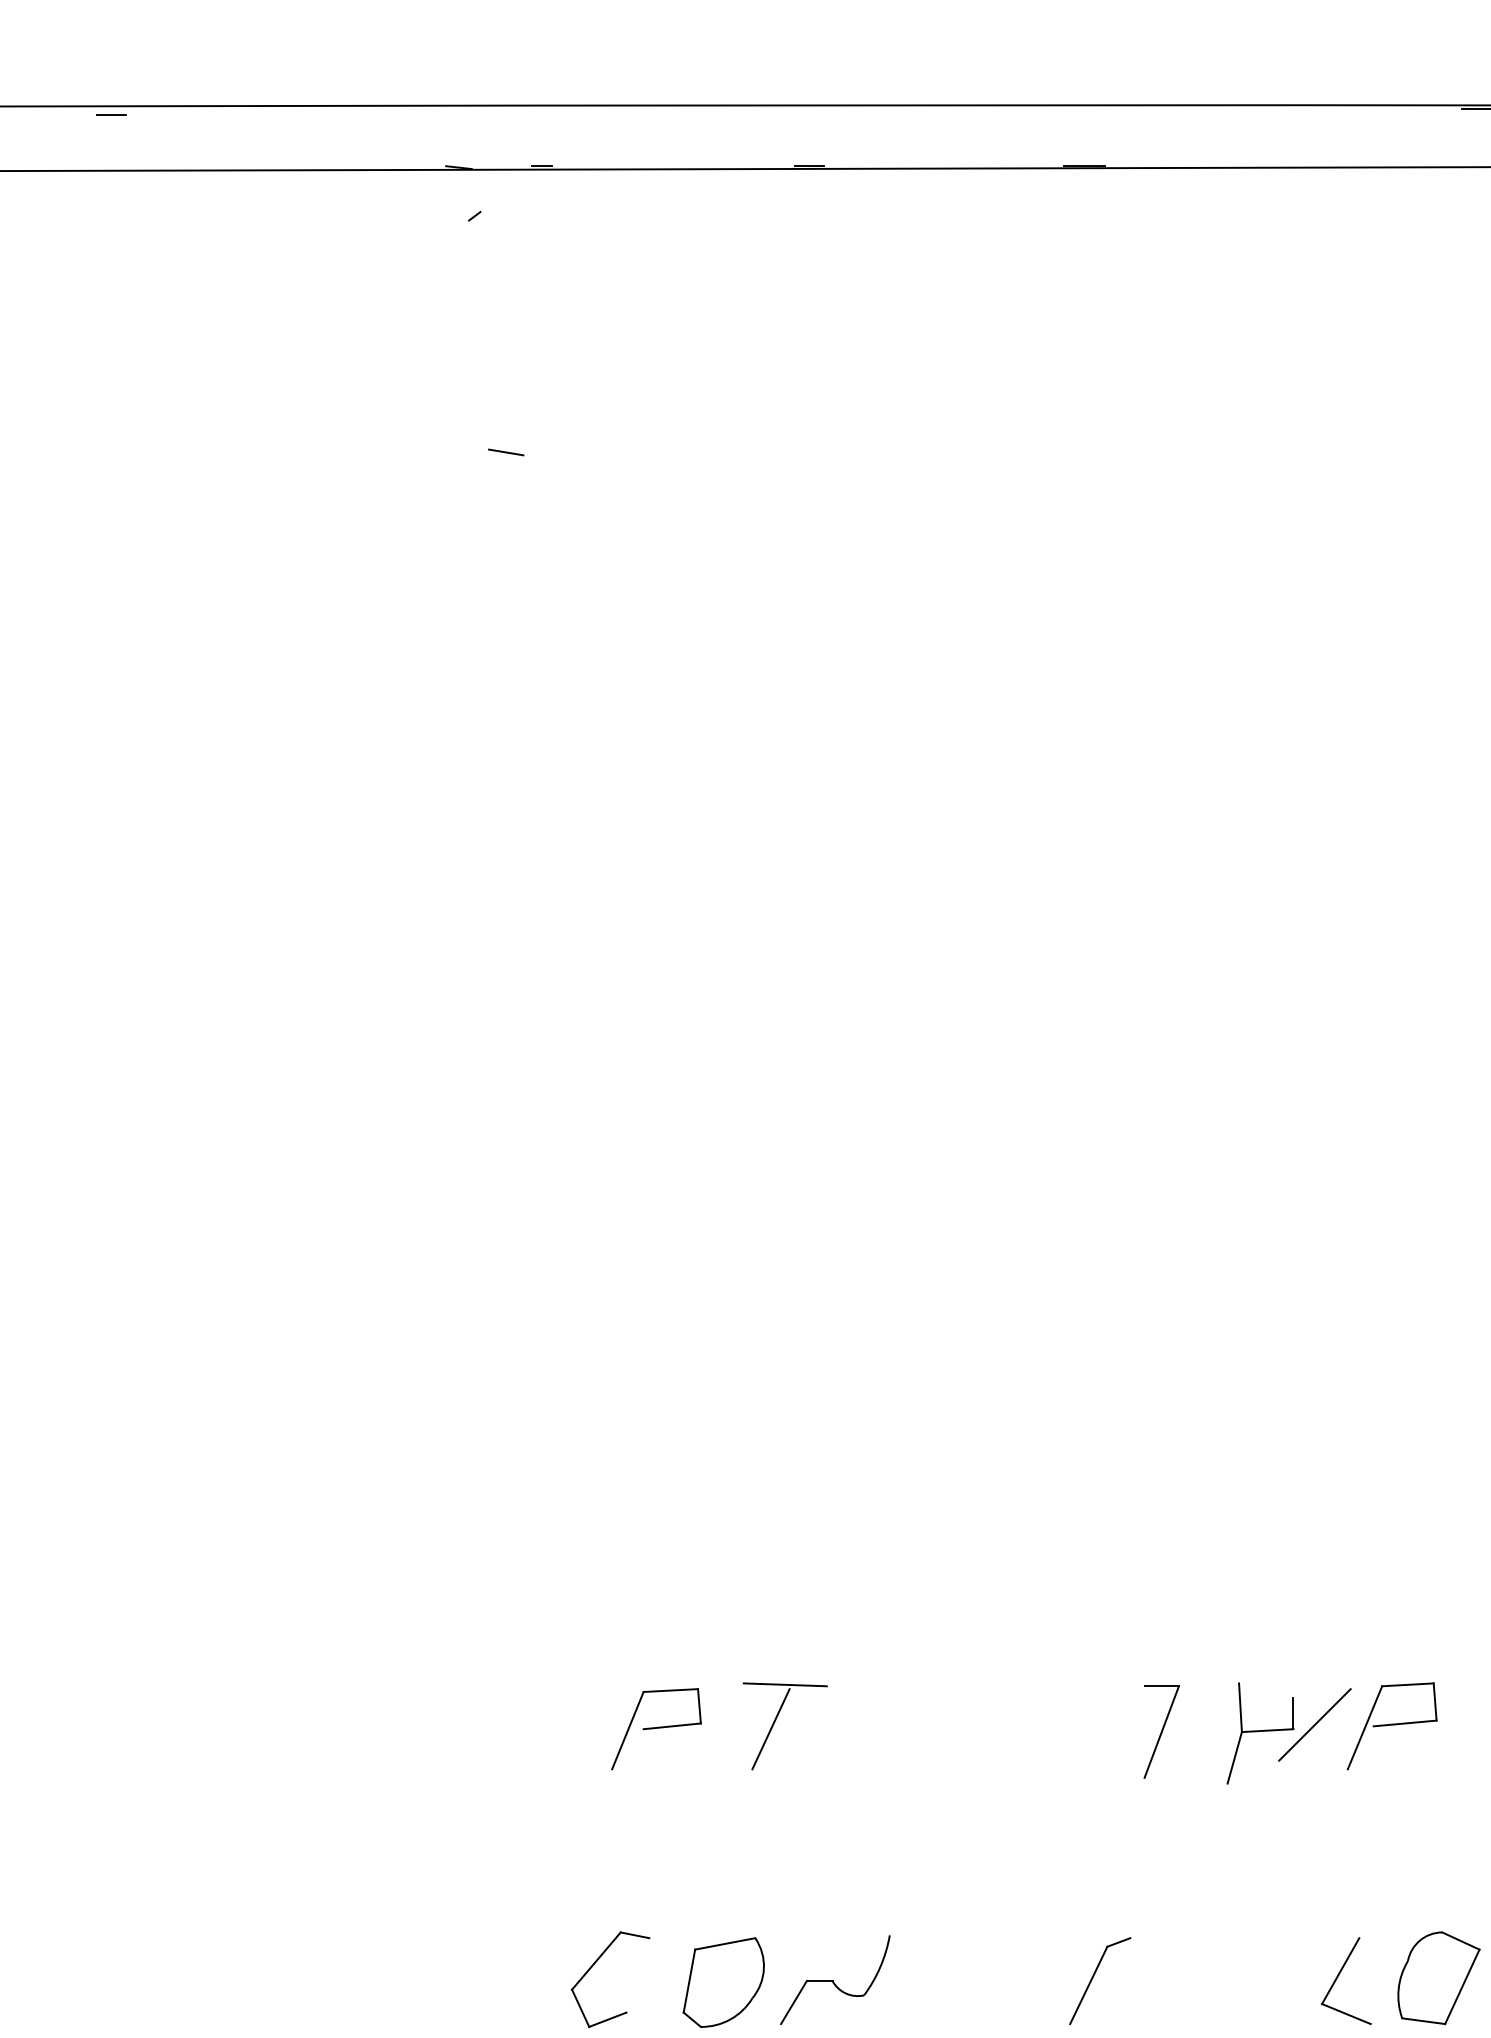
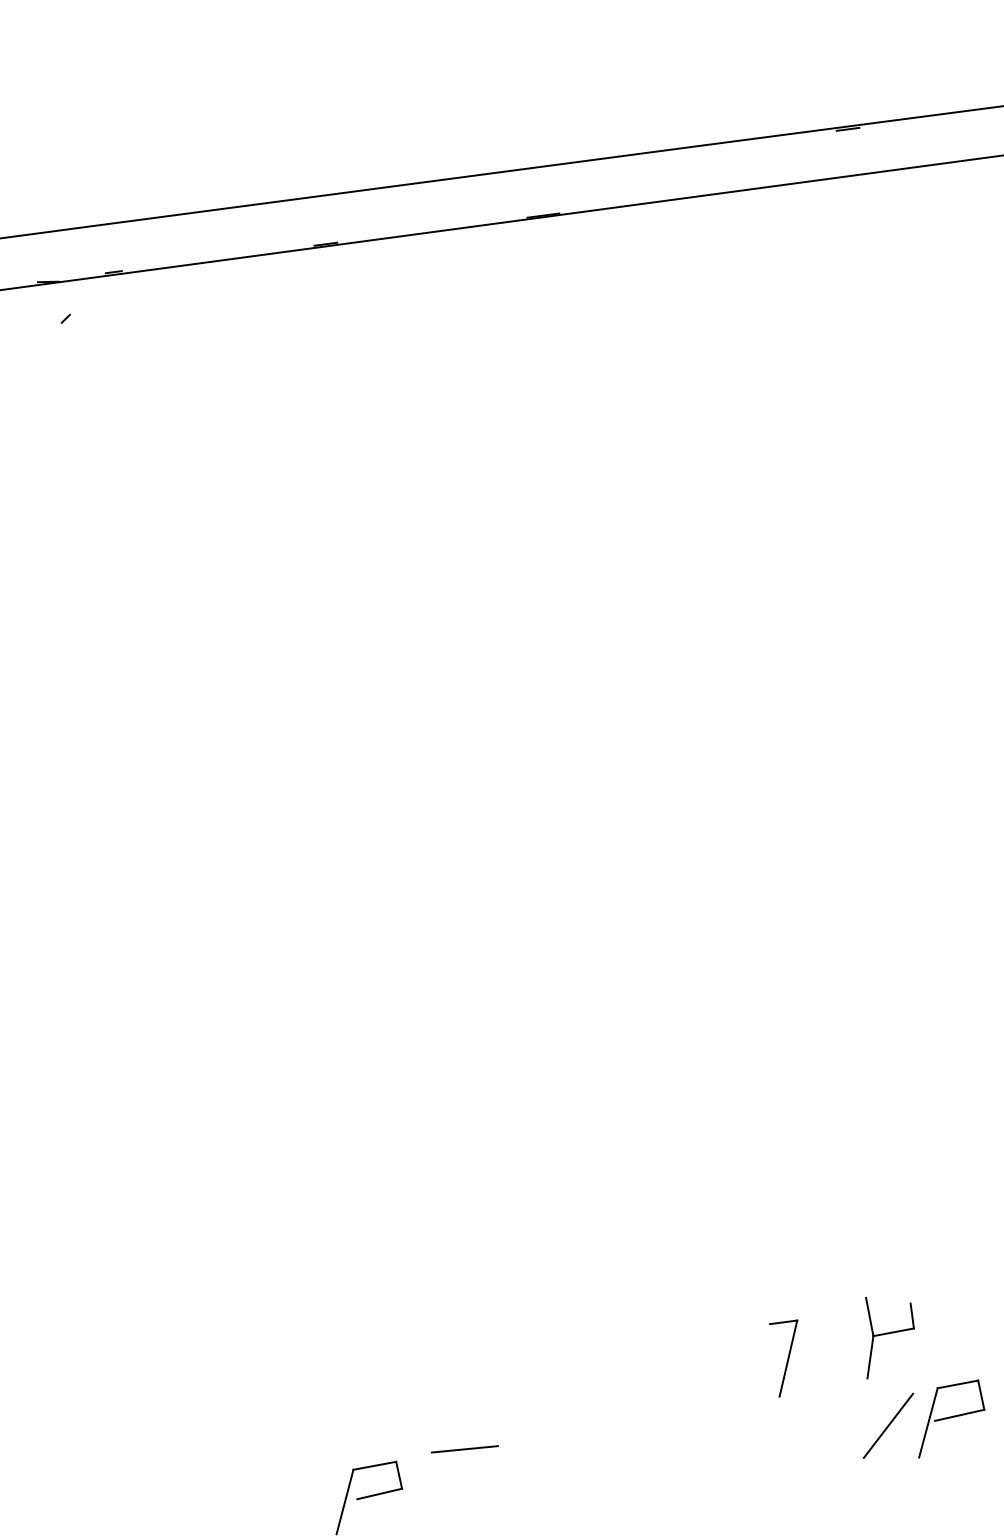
line: (506, 452) -> (115, 502), removed
line: (770, 1729) -> (457, 1486), removed
part: (1161, 1731) -> (788, 1358), moved
part: (1260, 1733) -> (888, 1335), moved

